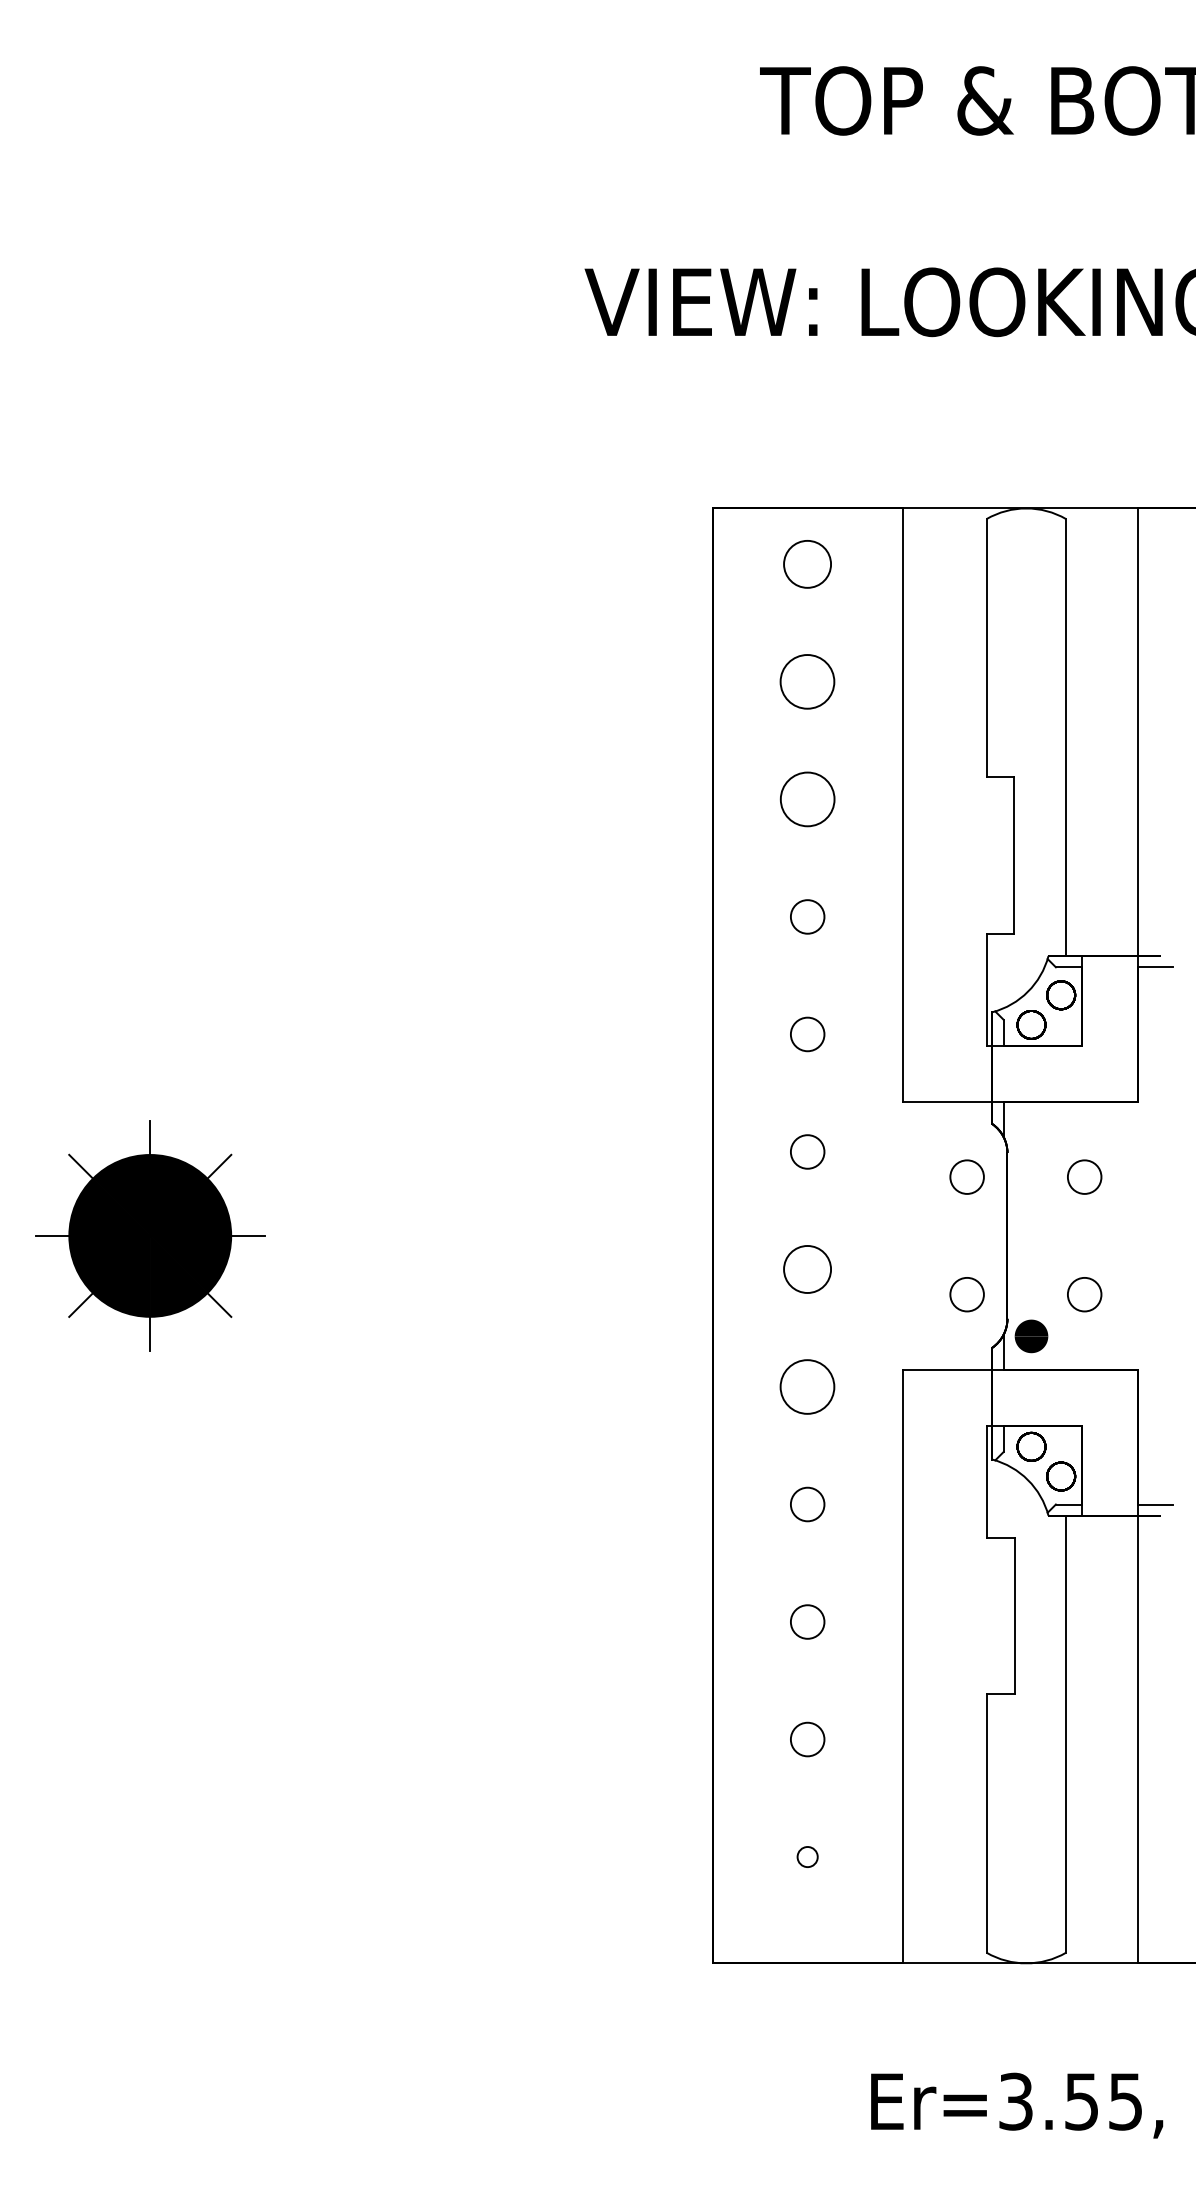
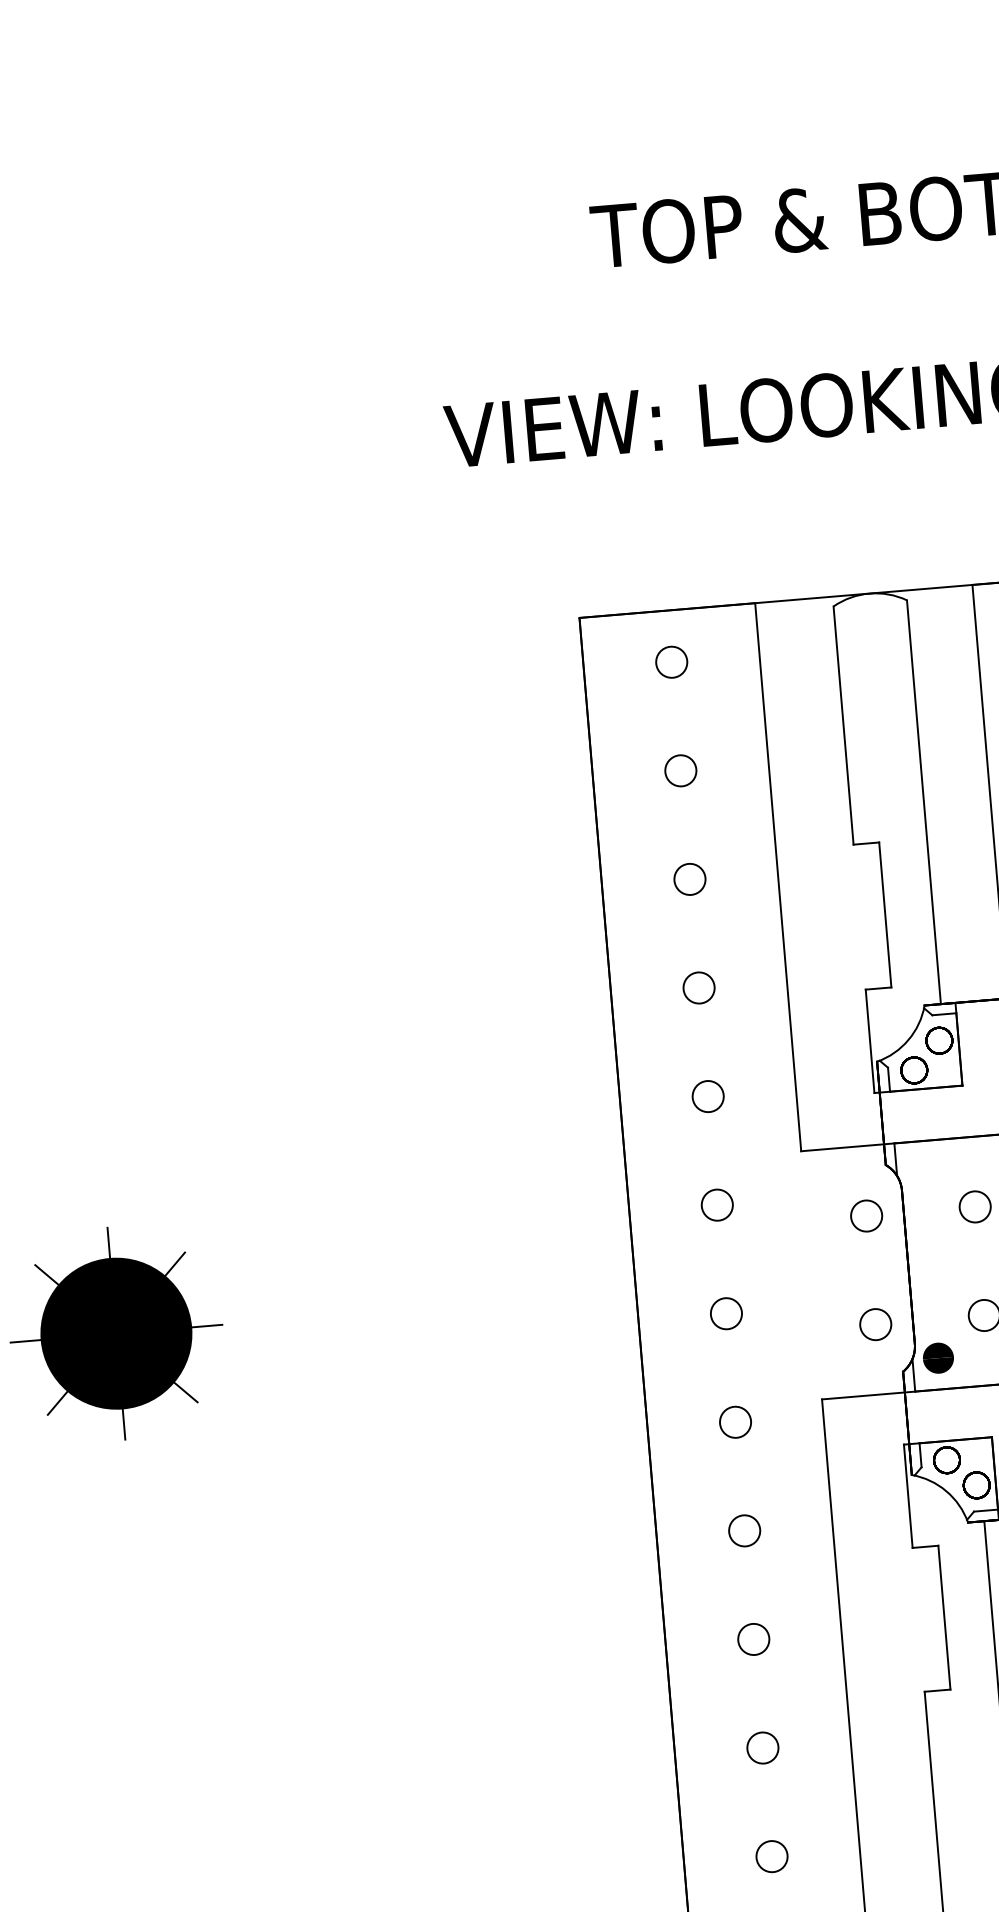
circle: (807, 564) -> (671, 662), size x0.71
circle: (807, 681) -> (680, 770), size x0.62
circle: (807, 799) -> (689, 879), size x0.62
circle: (807, 1269) -> (726, 1313), size x0.71
circle: (807, 1386) -> (735, 1421), size x0.62
circle: (807, 1856) -> (771, 1856), size x1.67

